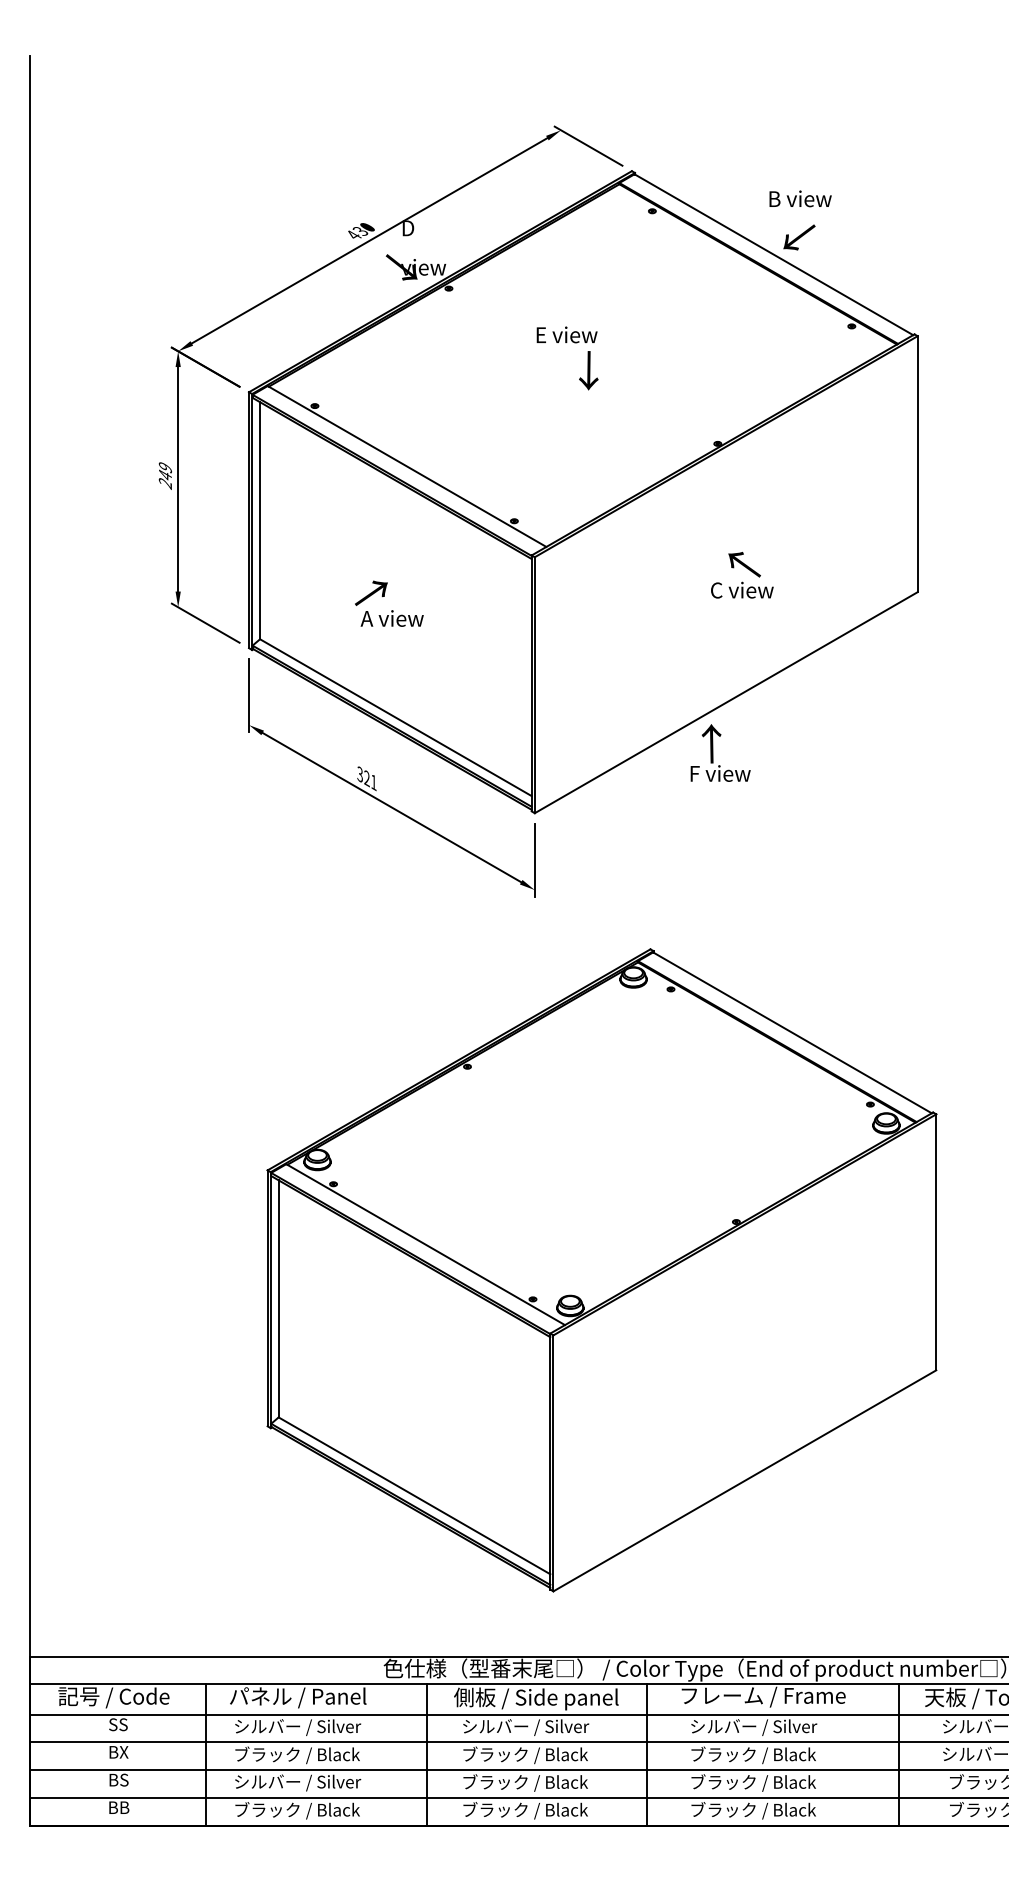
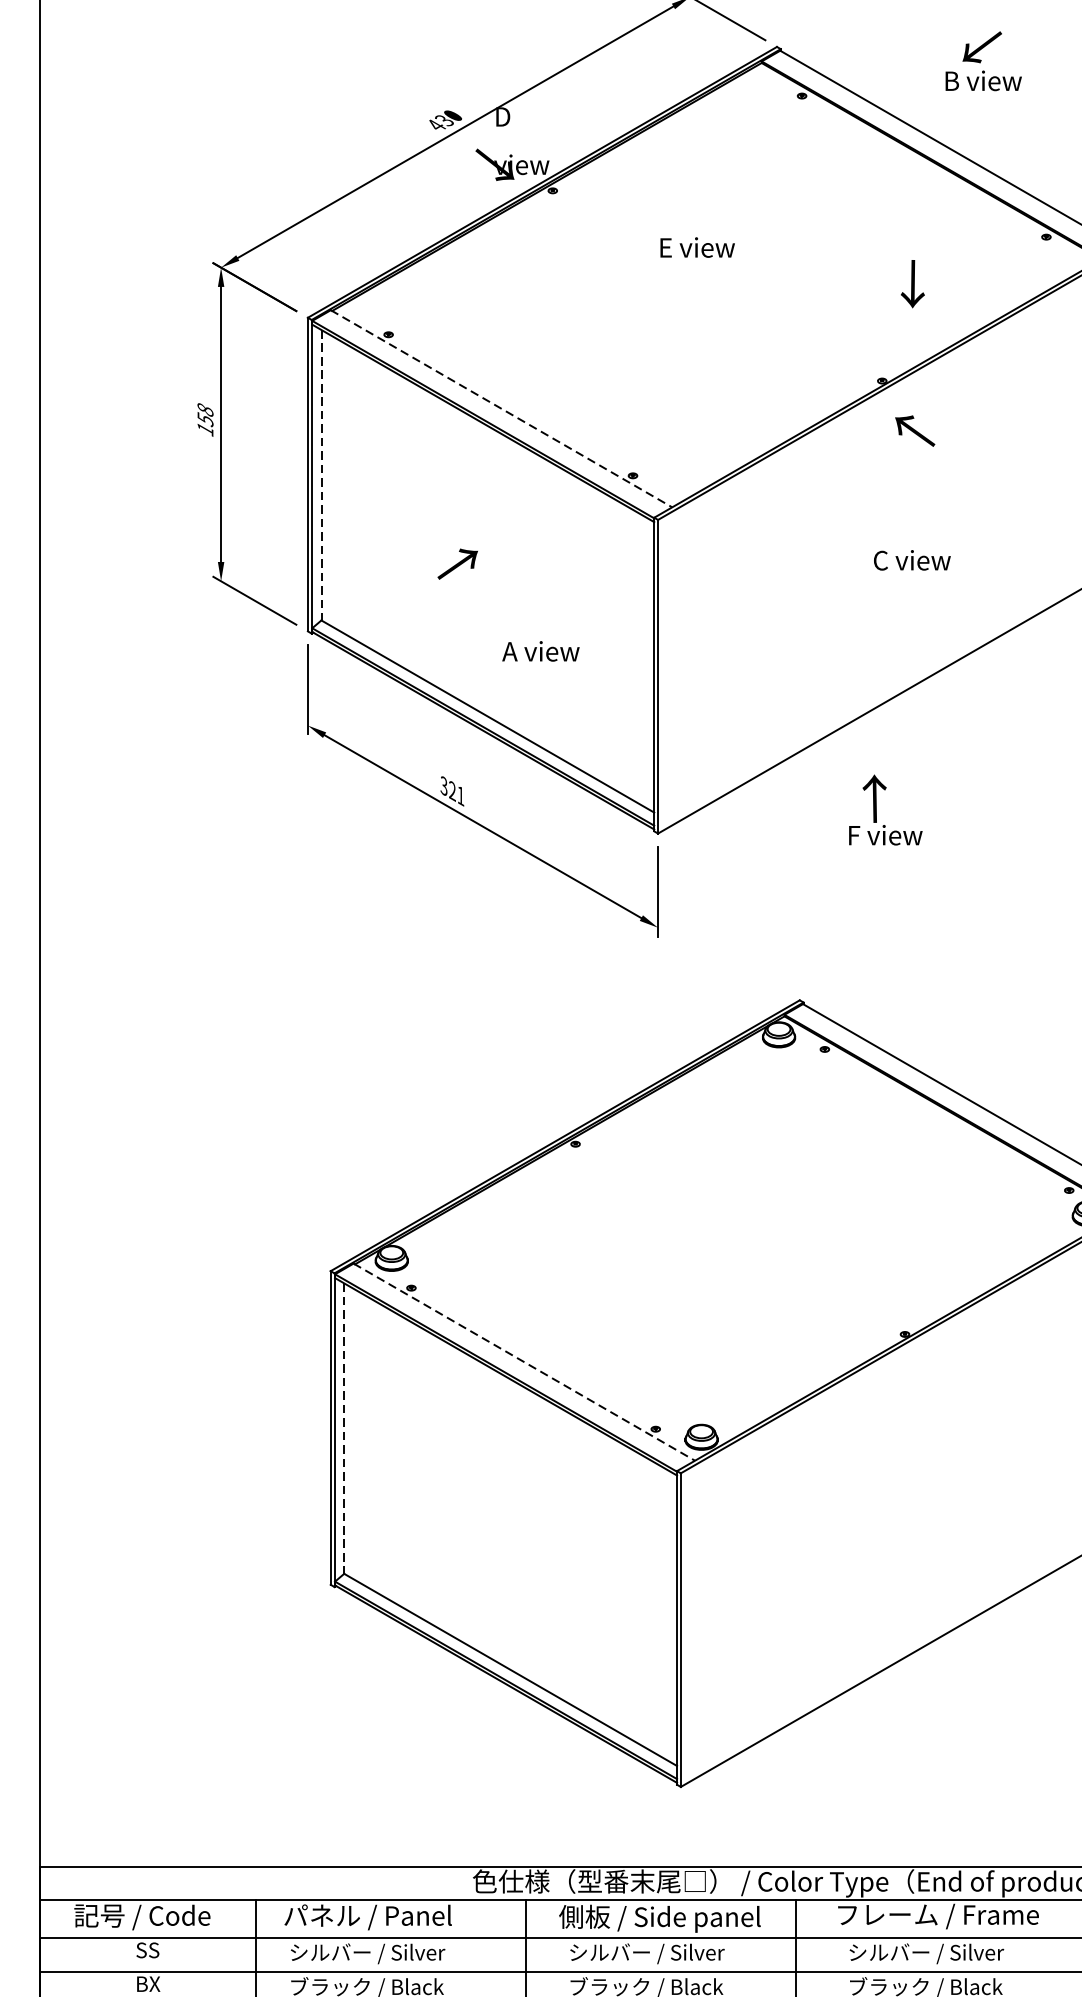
text: (799, 237) -> (982, 47), moved
text: (588, 370) -> (912, 283), moved
line: (407, 466) -> (502, 408), solid -> dashed
text: (165, 475) -> (205, 419), 249 -> 158
line: (260, 520) -> (321, 474), solid -> dashed
text: (744, 564) -> (914, 430), moved
text: (391, 618) -> (540, 651), moved
text: (720, 752) -> (885, 809), moved
line: (425, 1244) -> (524, 1361), solid -> dashed
line: (278, 1298) -> (344, 1428), solid -> dashed

